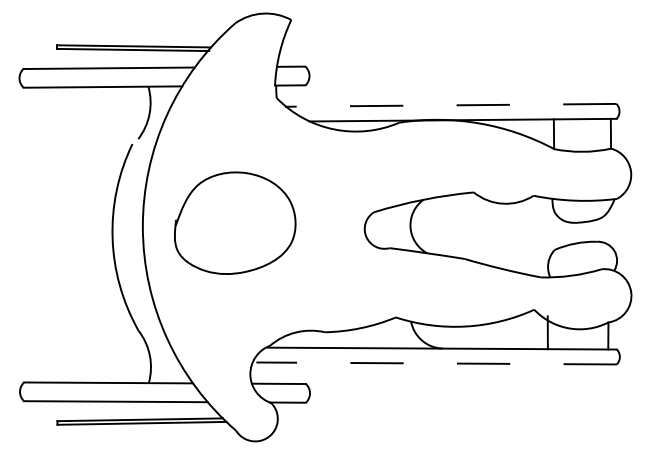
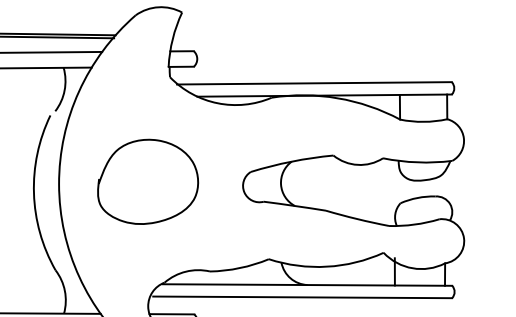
line: (450, 105) -> (314, 83), dashed -> solid
curve: (235, 173) -> (148, 140), moved
line: (436, 363) -> (302, 297), dashed -> solid

